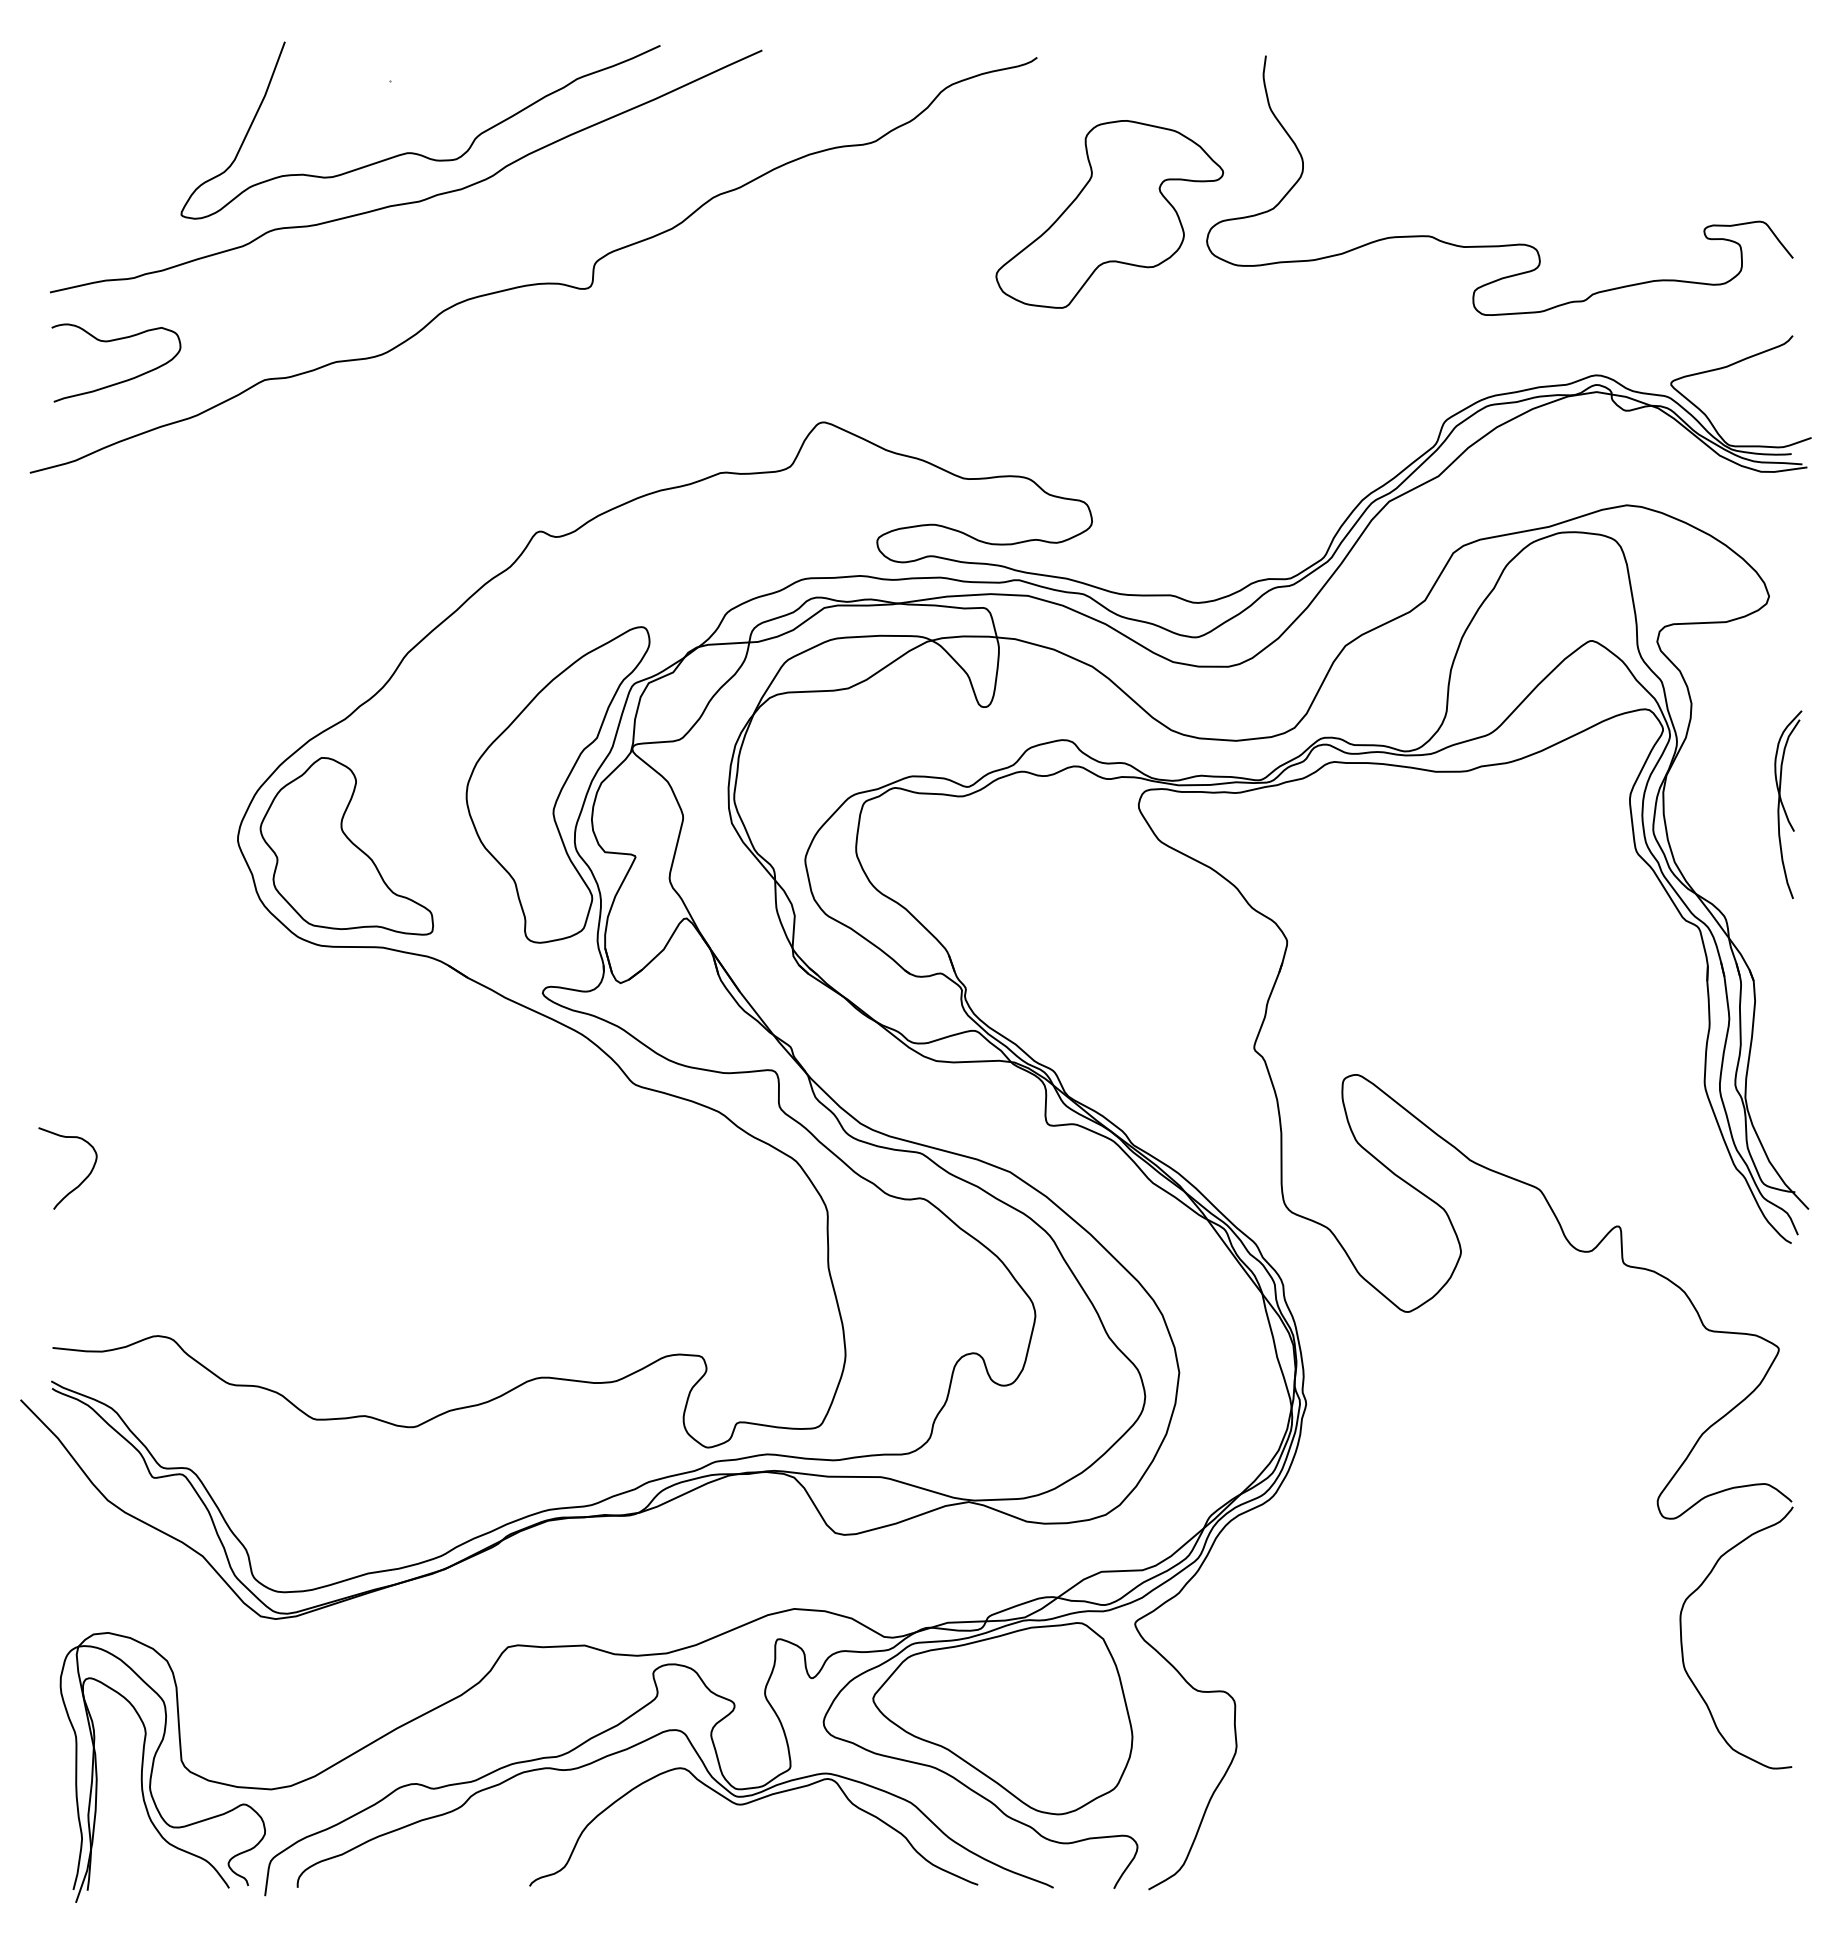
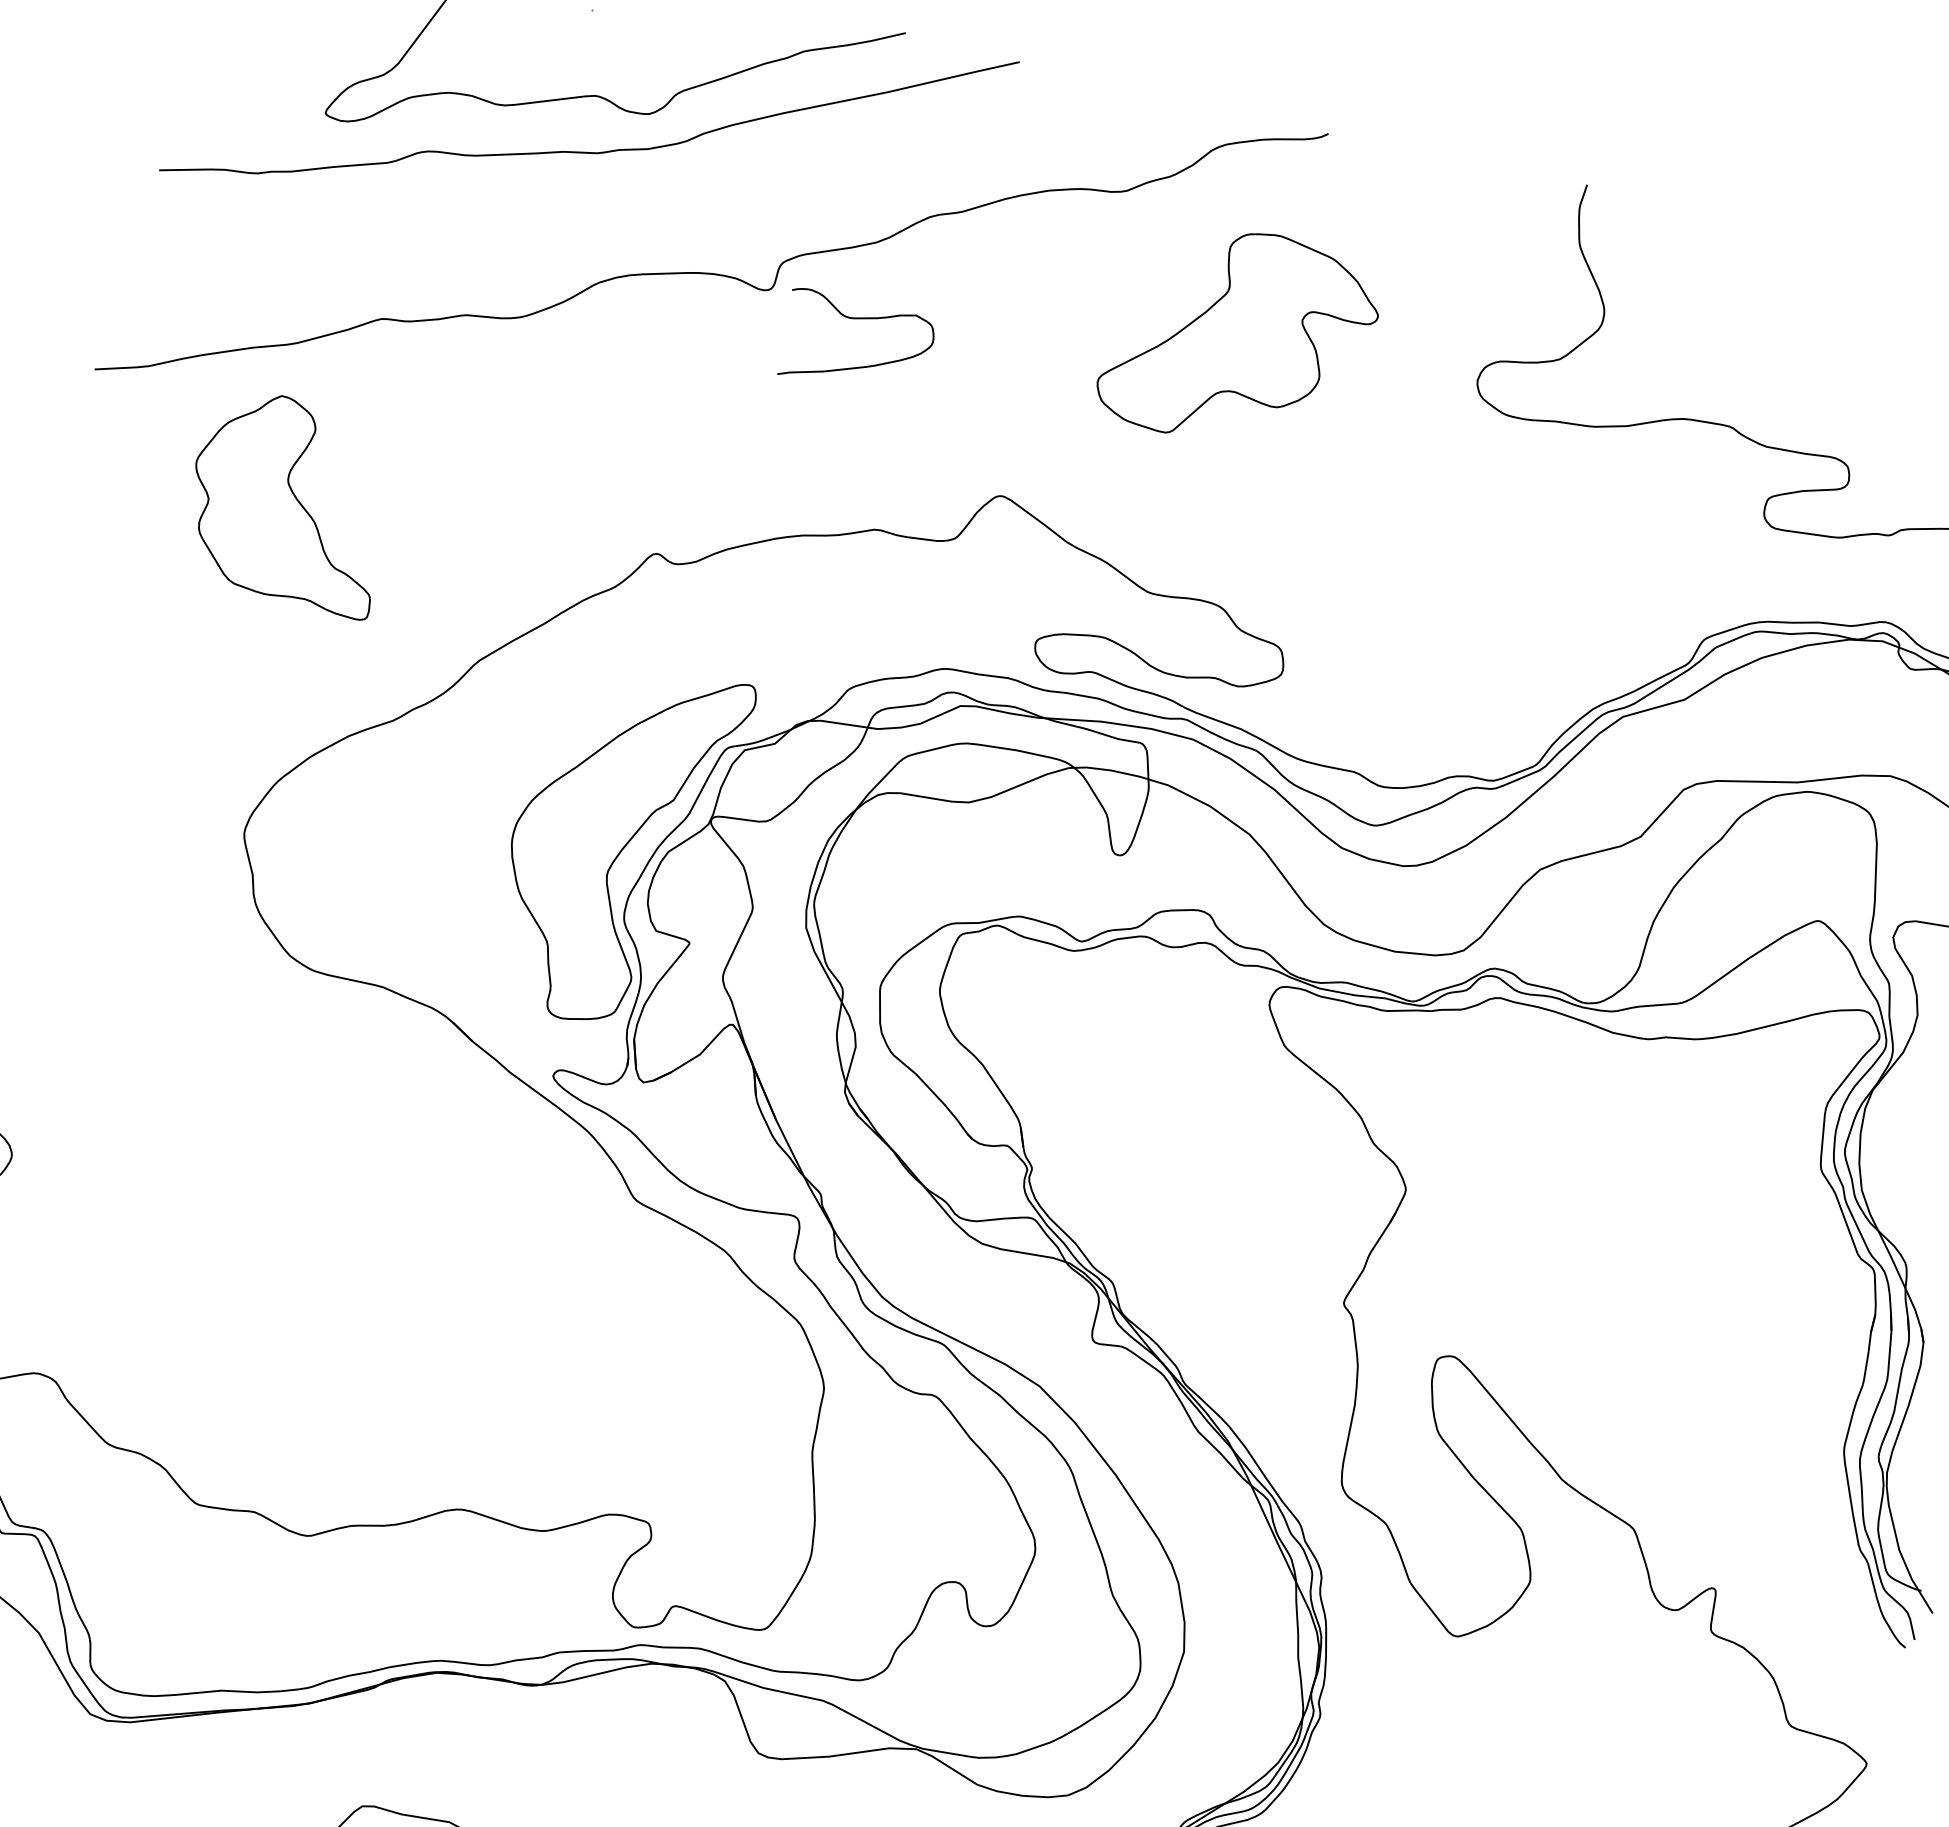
part: (1109, 214) -> (1239, 338), moved
curve: (123, 380) -> (860, 366), moved
part: (346, 846) -> (289, 501), moved

